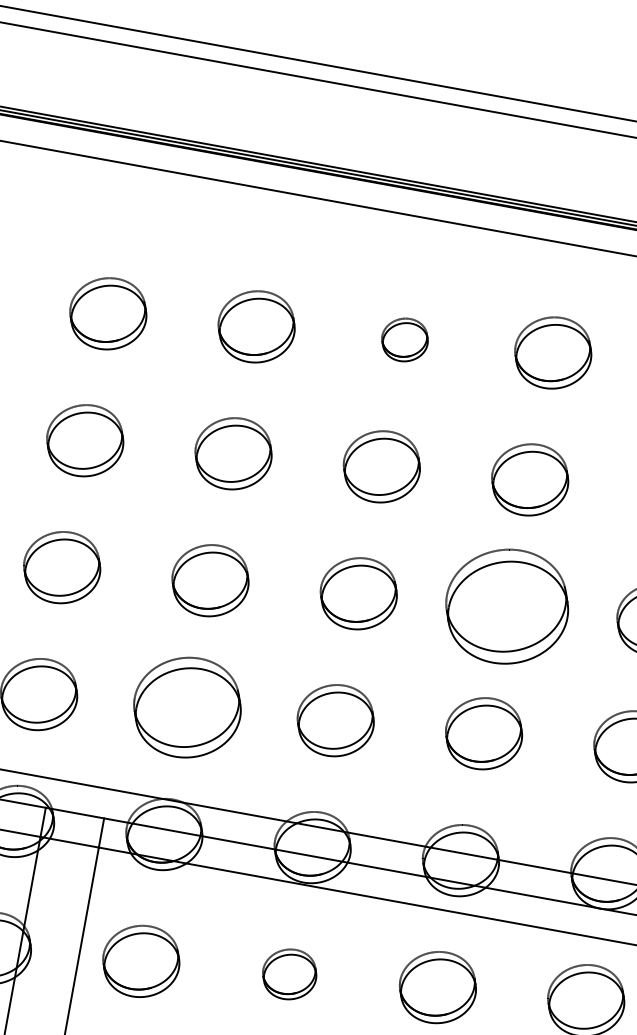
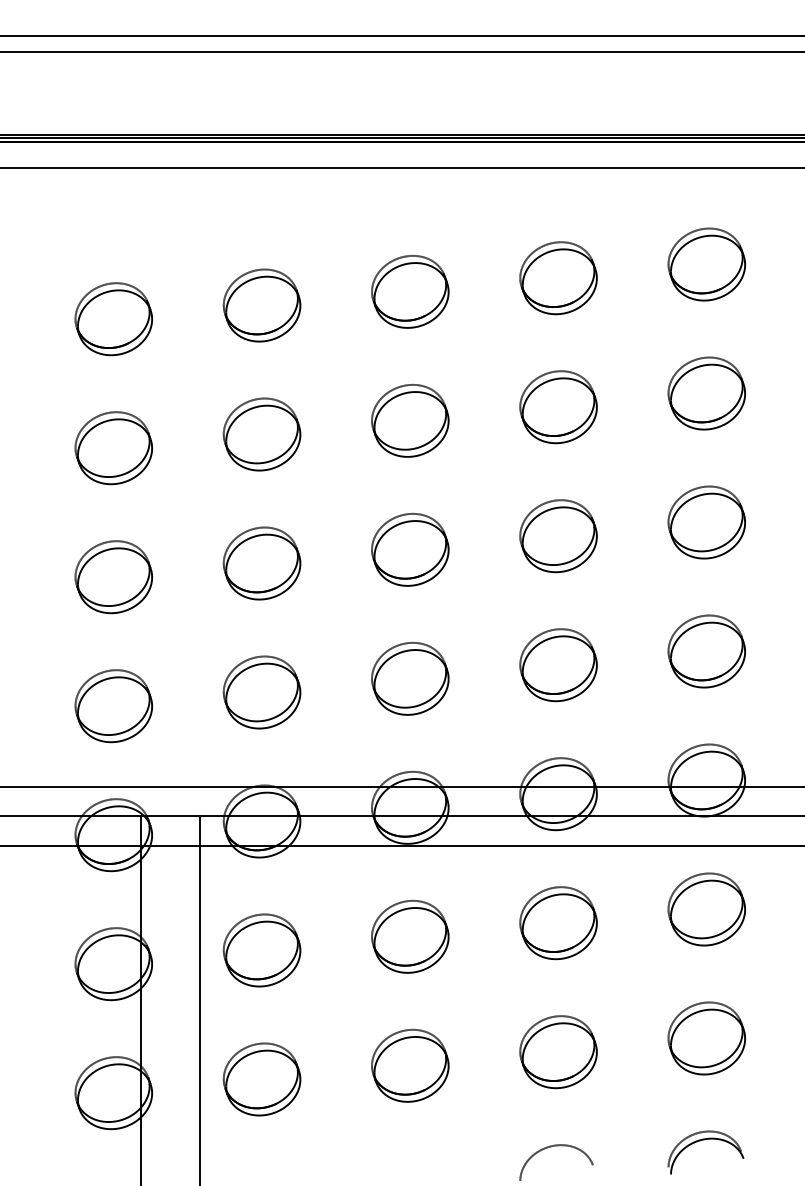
part: (405, 339) -> (410, 291), size x1.67
part: (506, 607) -> (558, 536), size x0.62
part: (186, 707) -> (261, 692), size x0.71
part: (289, 974) -> (410, 936), size x1.43

